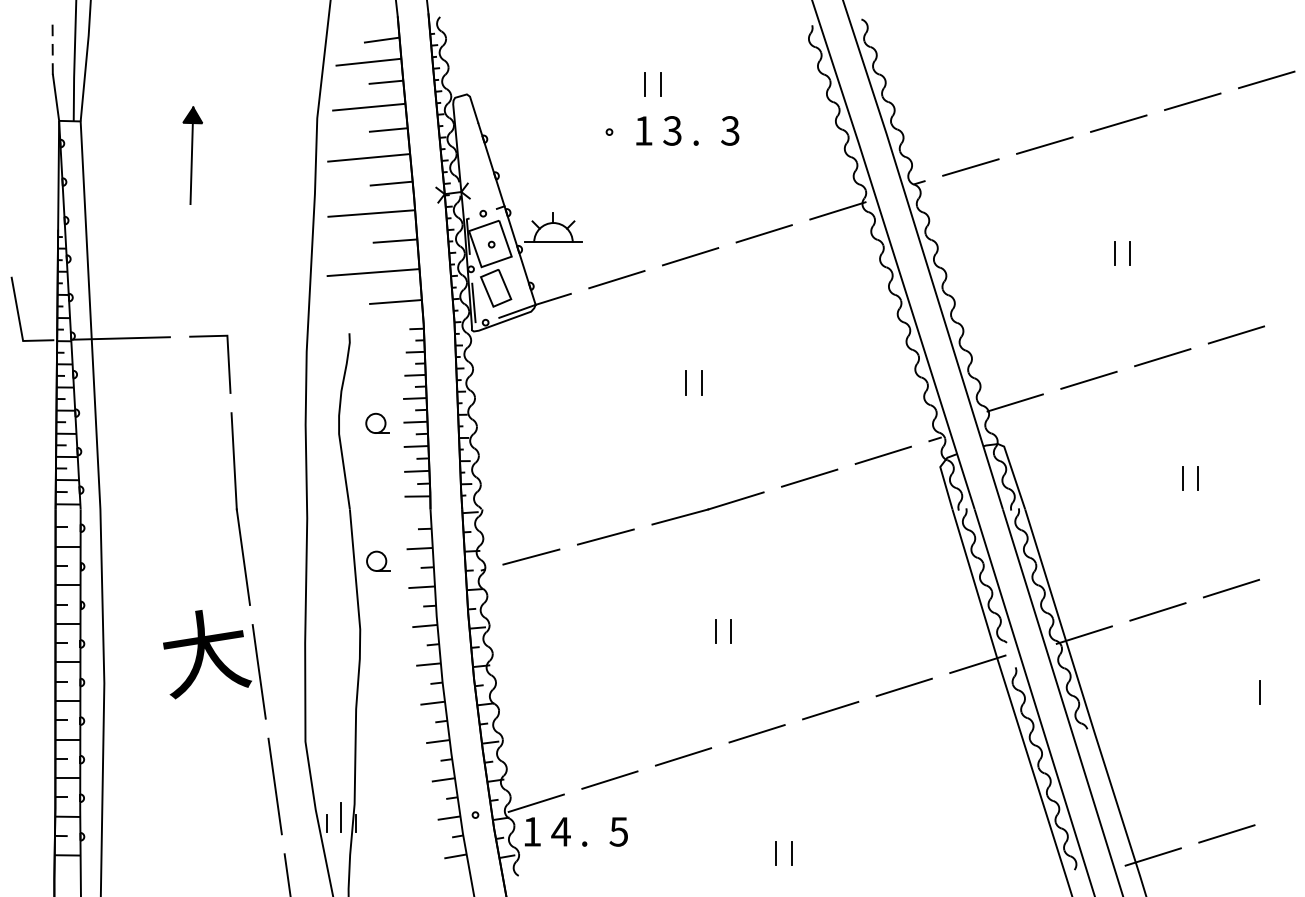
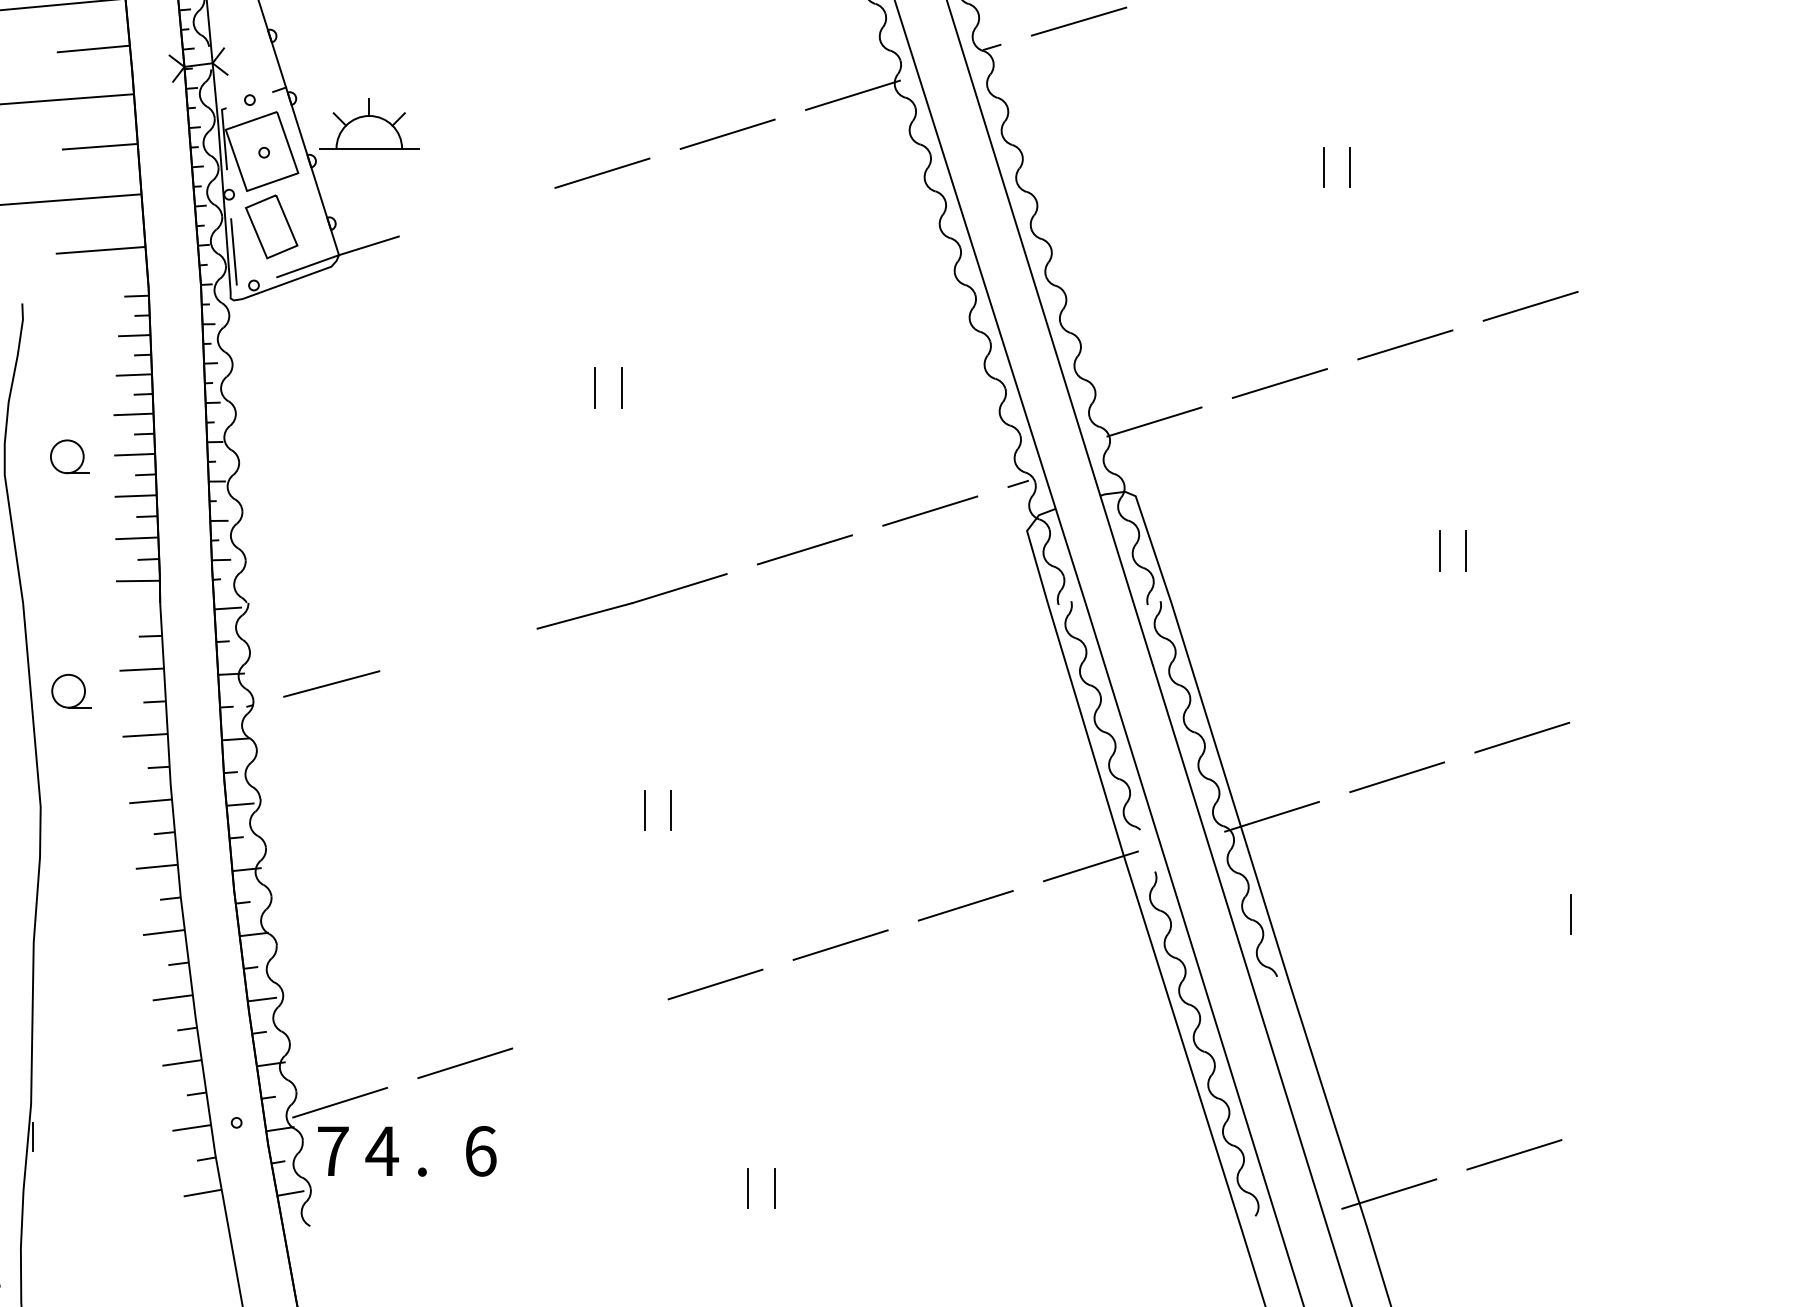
line: (616, 279) -> (476, 212), removed
line: (605, 536) -> (457, 649), removed
line: (683, 756) -> (590, 1023), removed
line: (341, 816) -> (8, 1125), removed
text: (532, 831) -> (333, 1150), 1 -> 7
text: (618, 831) -> (479, 1150), 5 -> 6

